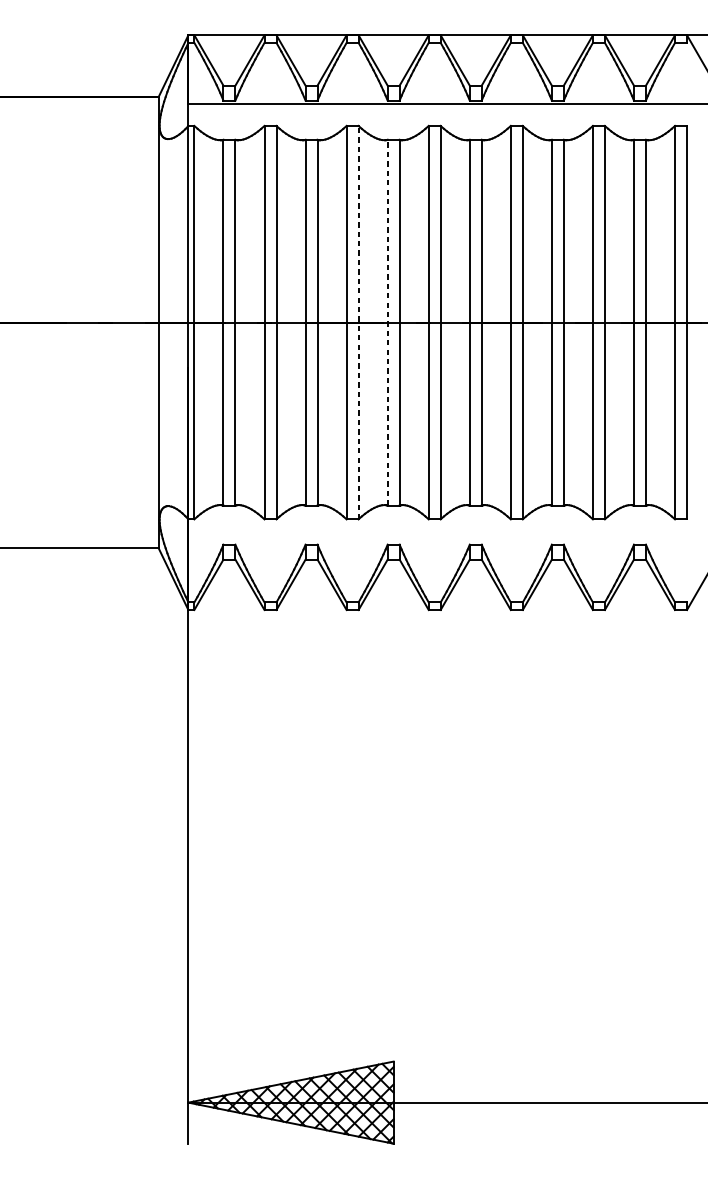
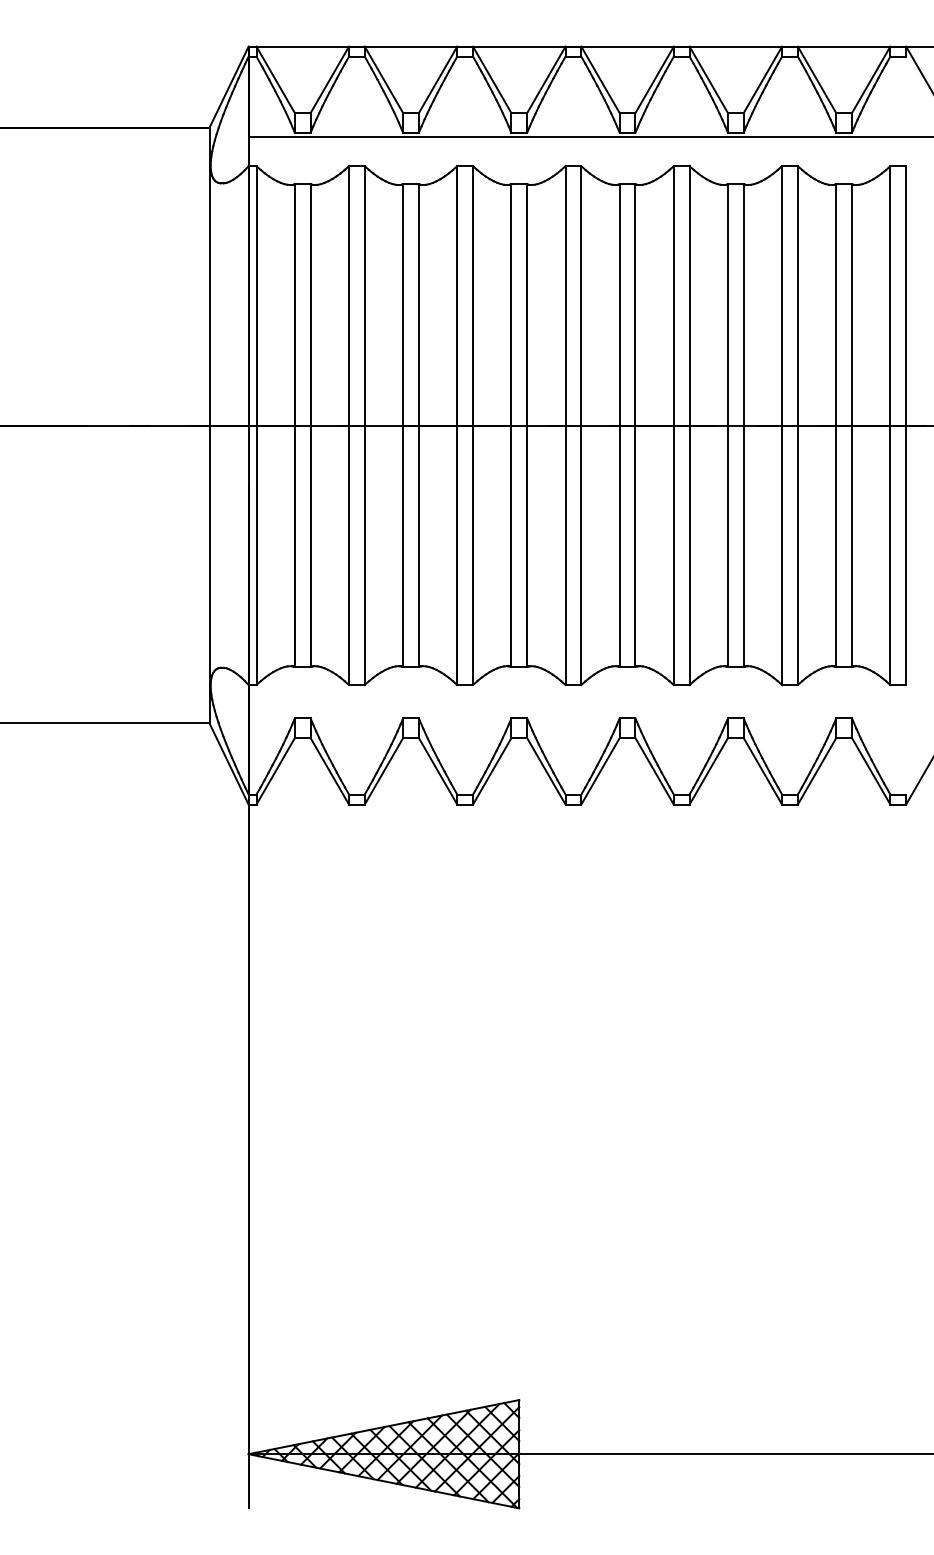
line: (358, 322) -> (473, 425), dashed -> solid
line: (387, 322) -> (511, 425), dashed -> solid

